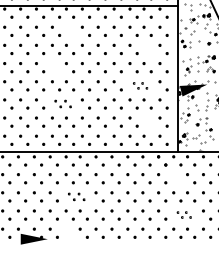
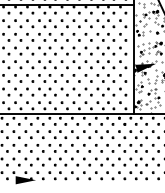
part: (70, 30) -> (53, 23), added
part: (147, 49) -> (111, 37), added
part: (55, 67) -> (41, 50), added
part: (140, 85) -> (105, 64), size x1.67
part: (63, 103) -> (47, 78), size x1.43
part: (147, 121) -> (111, 91), added
part: (177, 178) -> (133, 134), added
part: (76, 196) -> (57, 148), size x1.43
part: (184, 214) -> (138, 161), size x1.67
part: (69, 232) -> (52, 175), added

